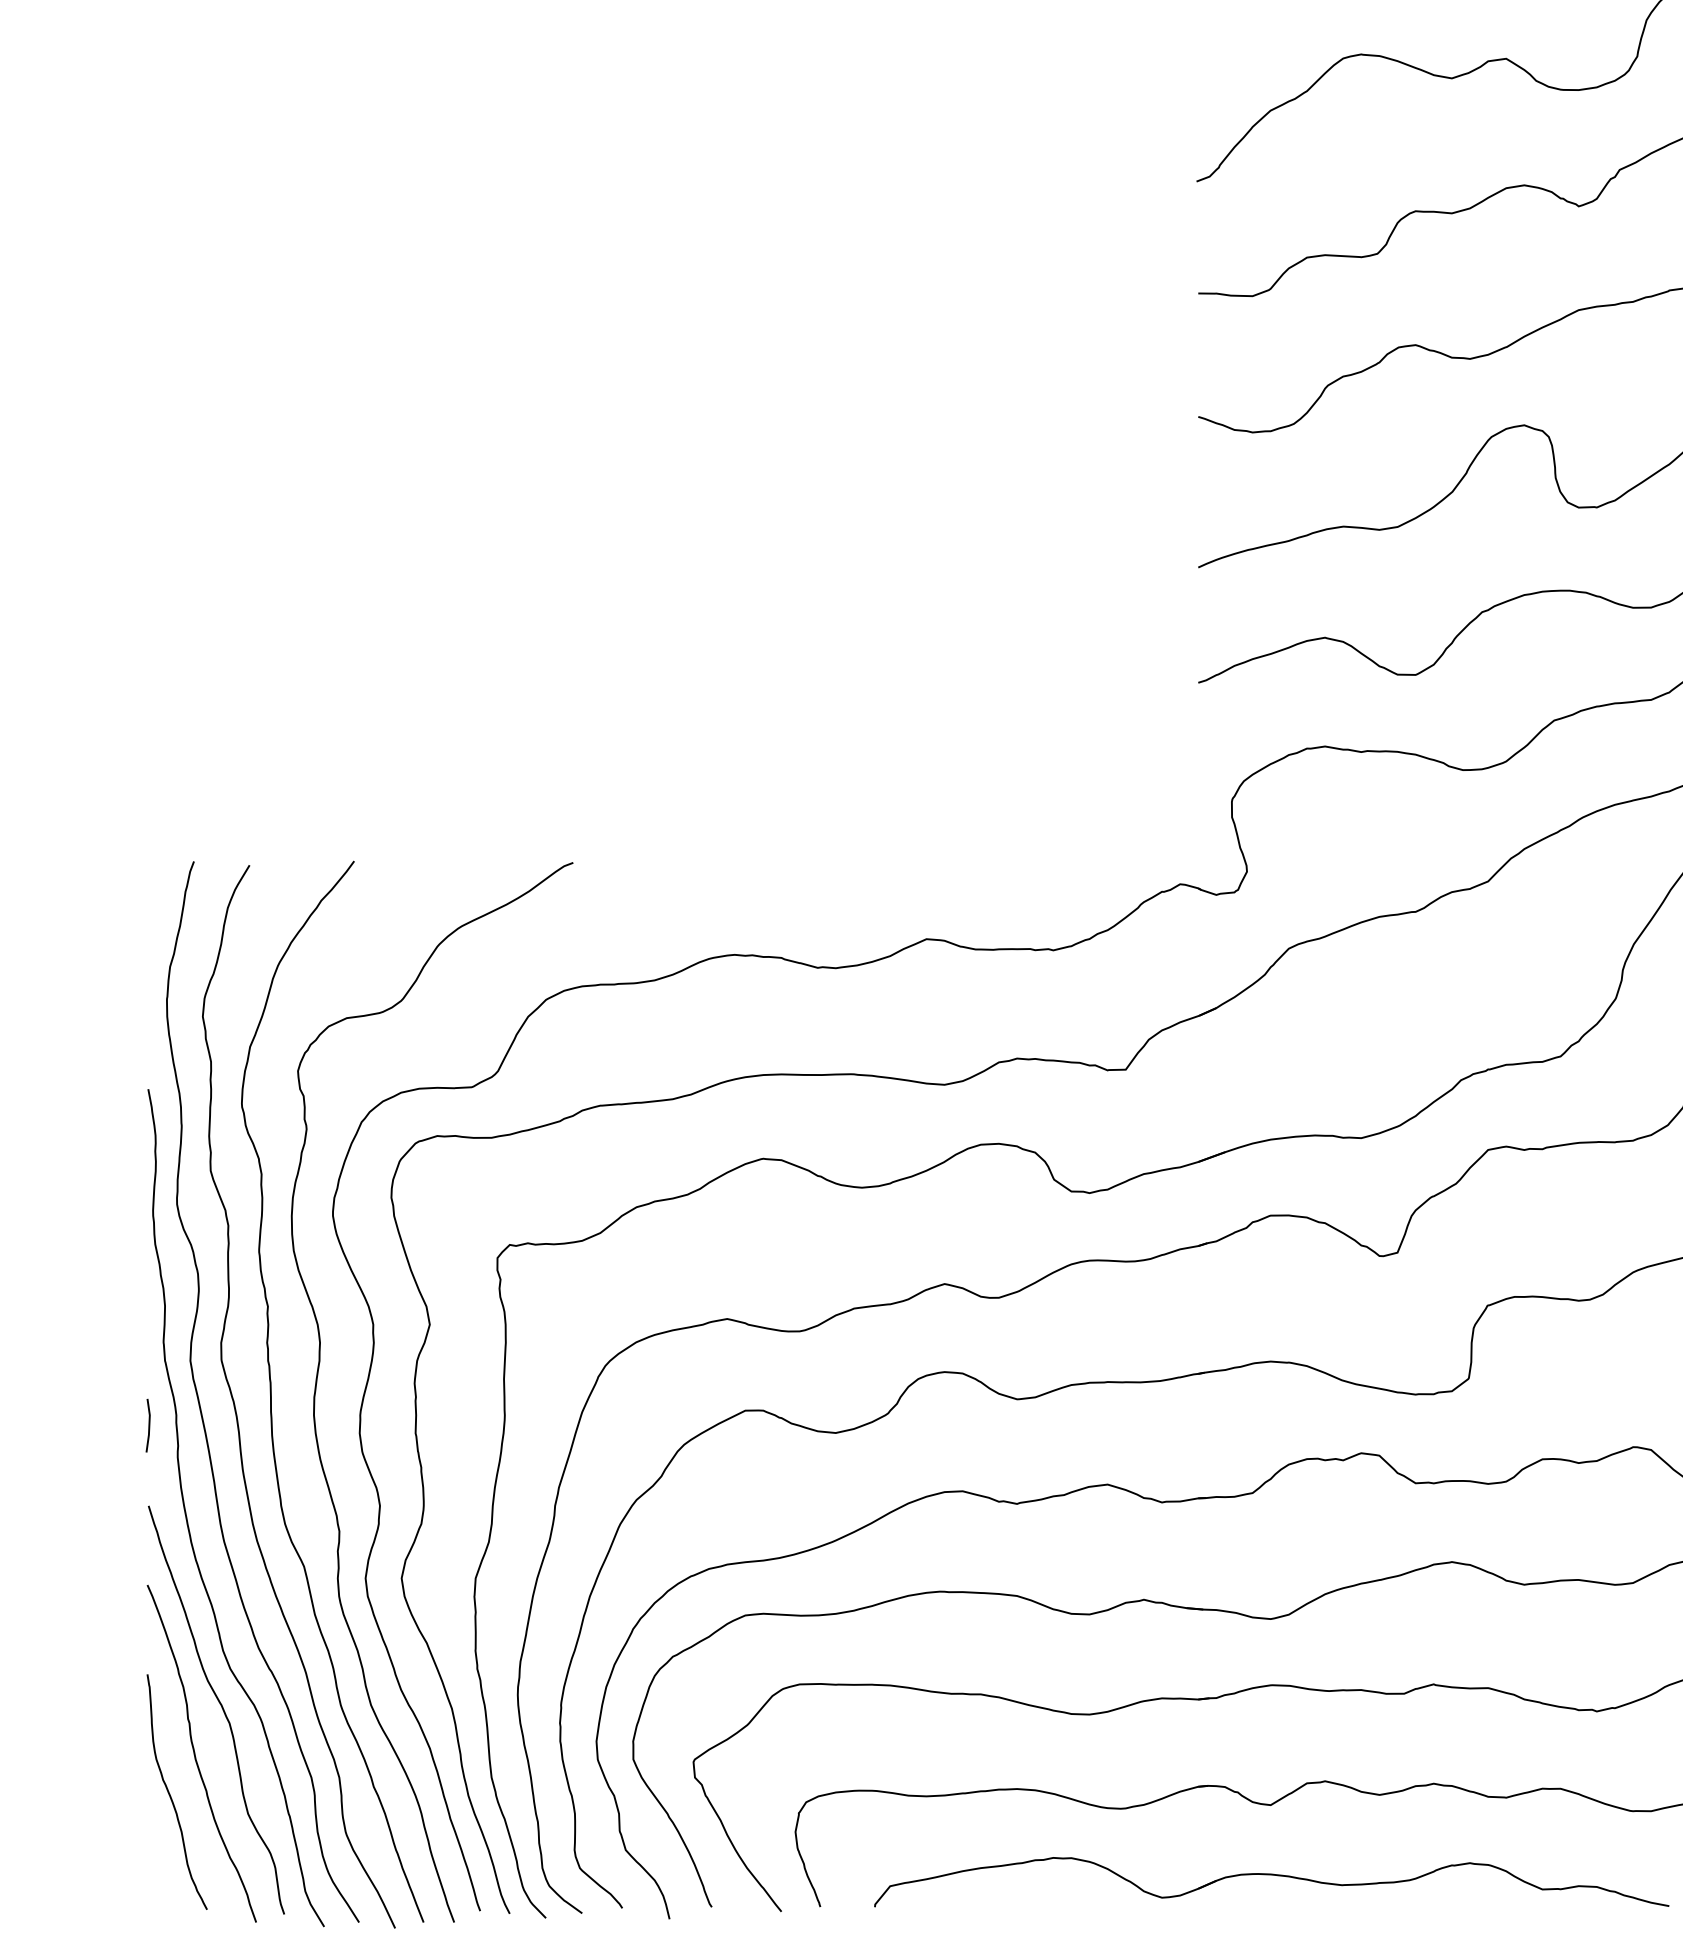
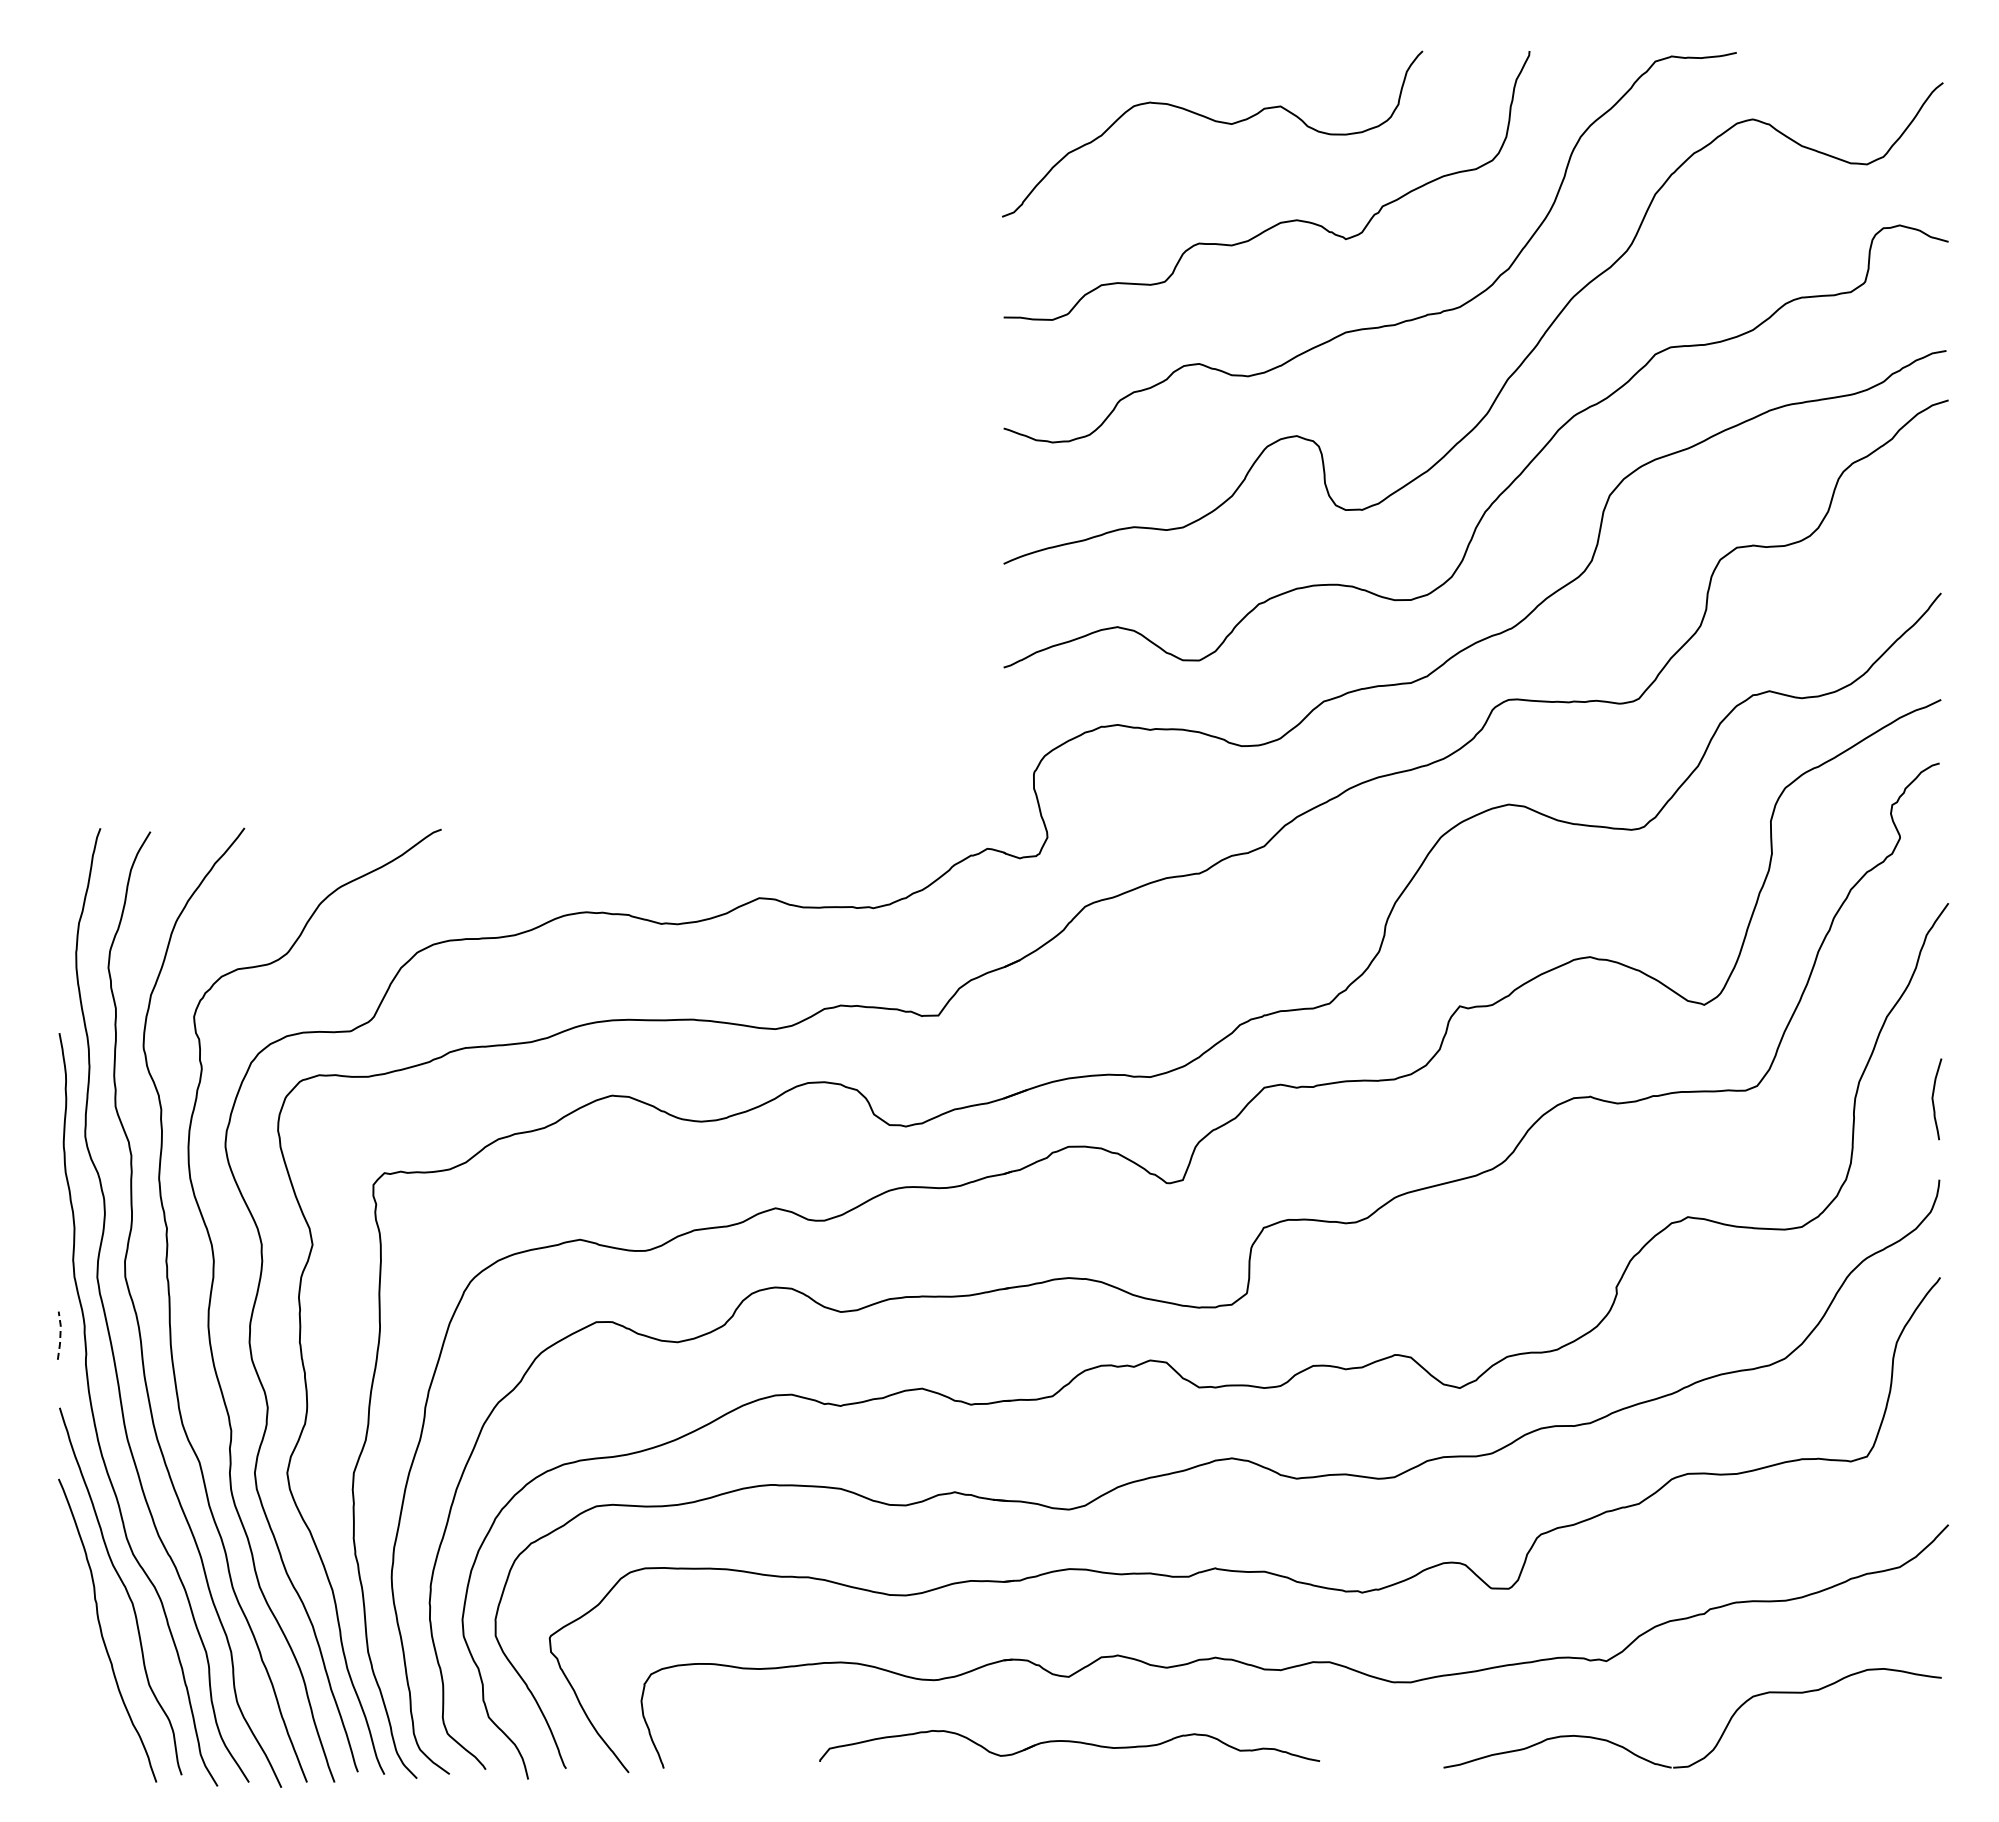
line: (149, 1425) -> (60, 1335), solid -> dashed
curve: (170, 1793) -> (79, 1666), removed
part: (1271, 1881) -> (1069, 1745), size x0.7

